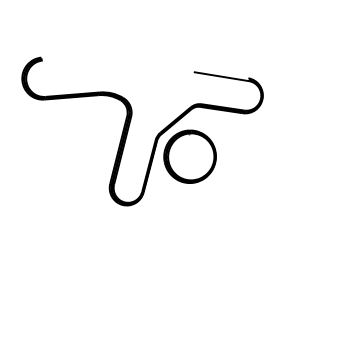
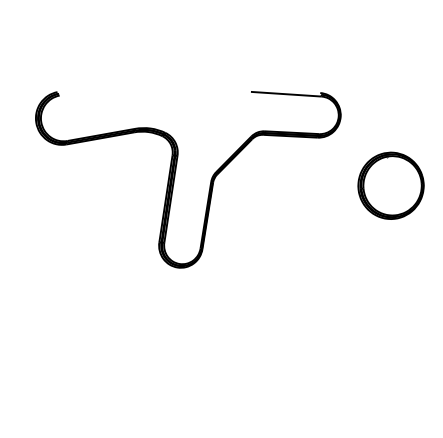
part: (189, 156) -> (390, 185), moved

